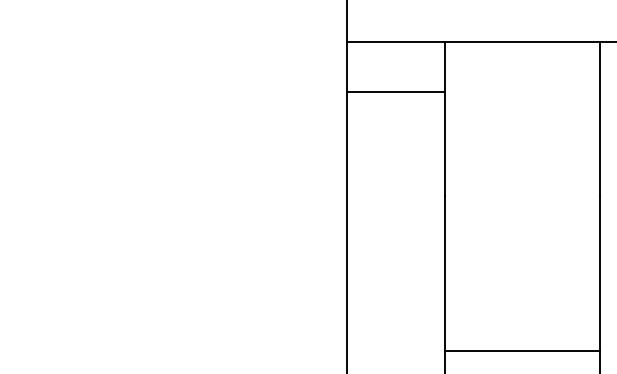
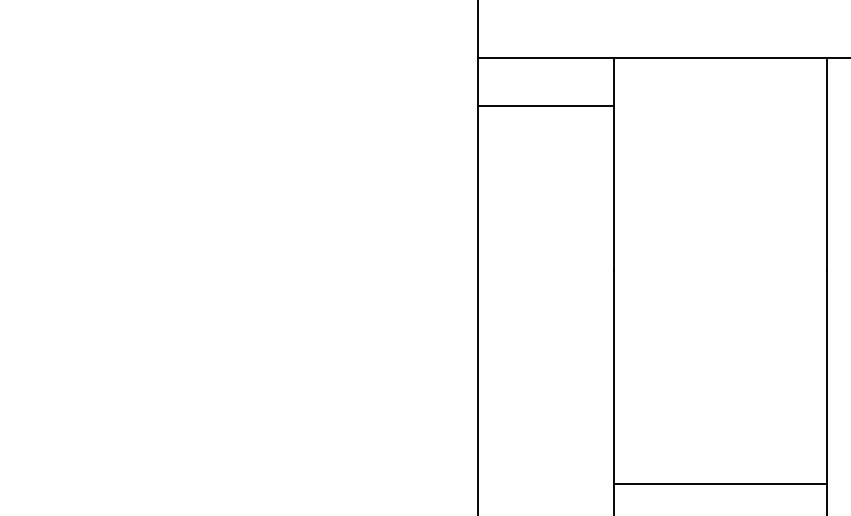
line: (395, 92) -> (545, 106), moved

